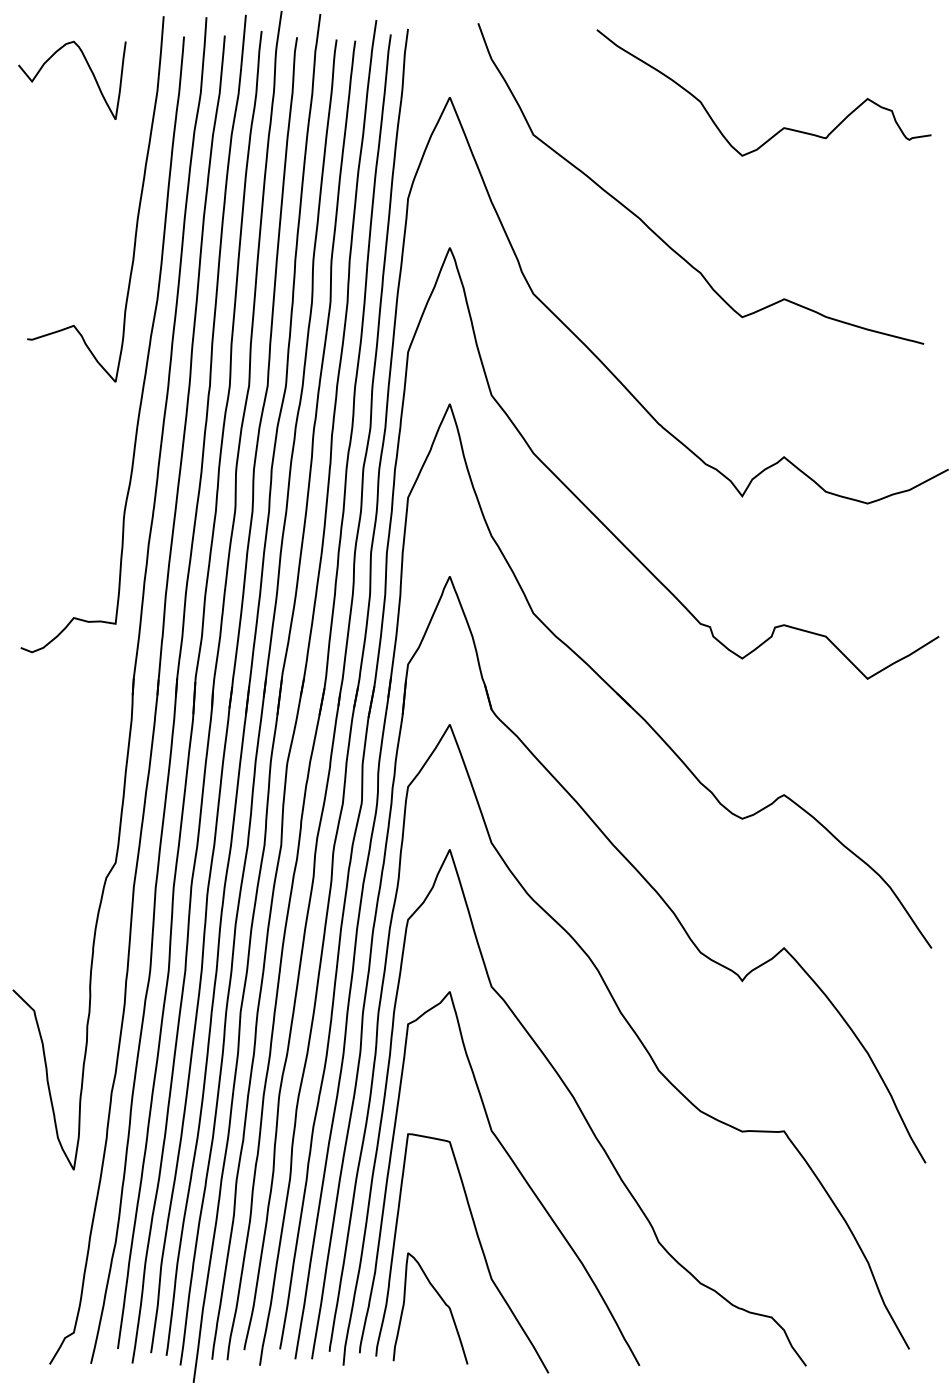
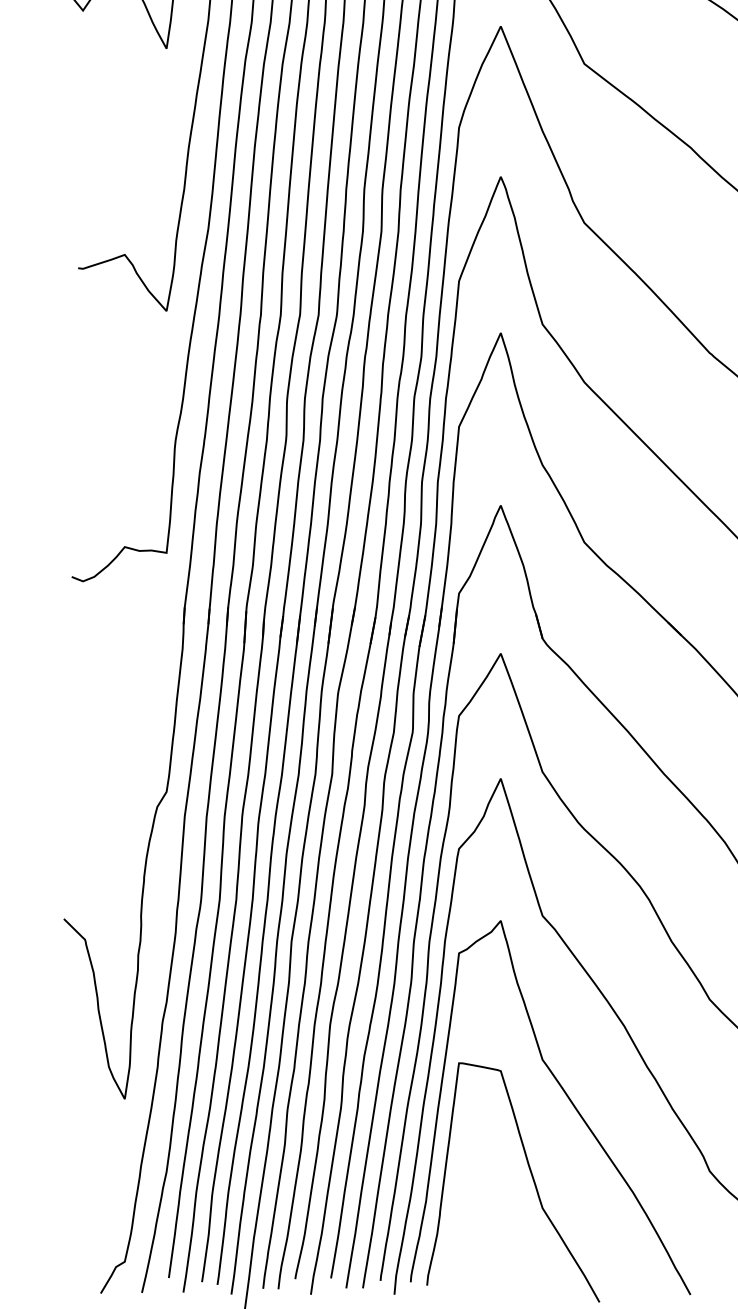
curve: (442, 1301) -> (493, 1230), removed

